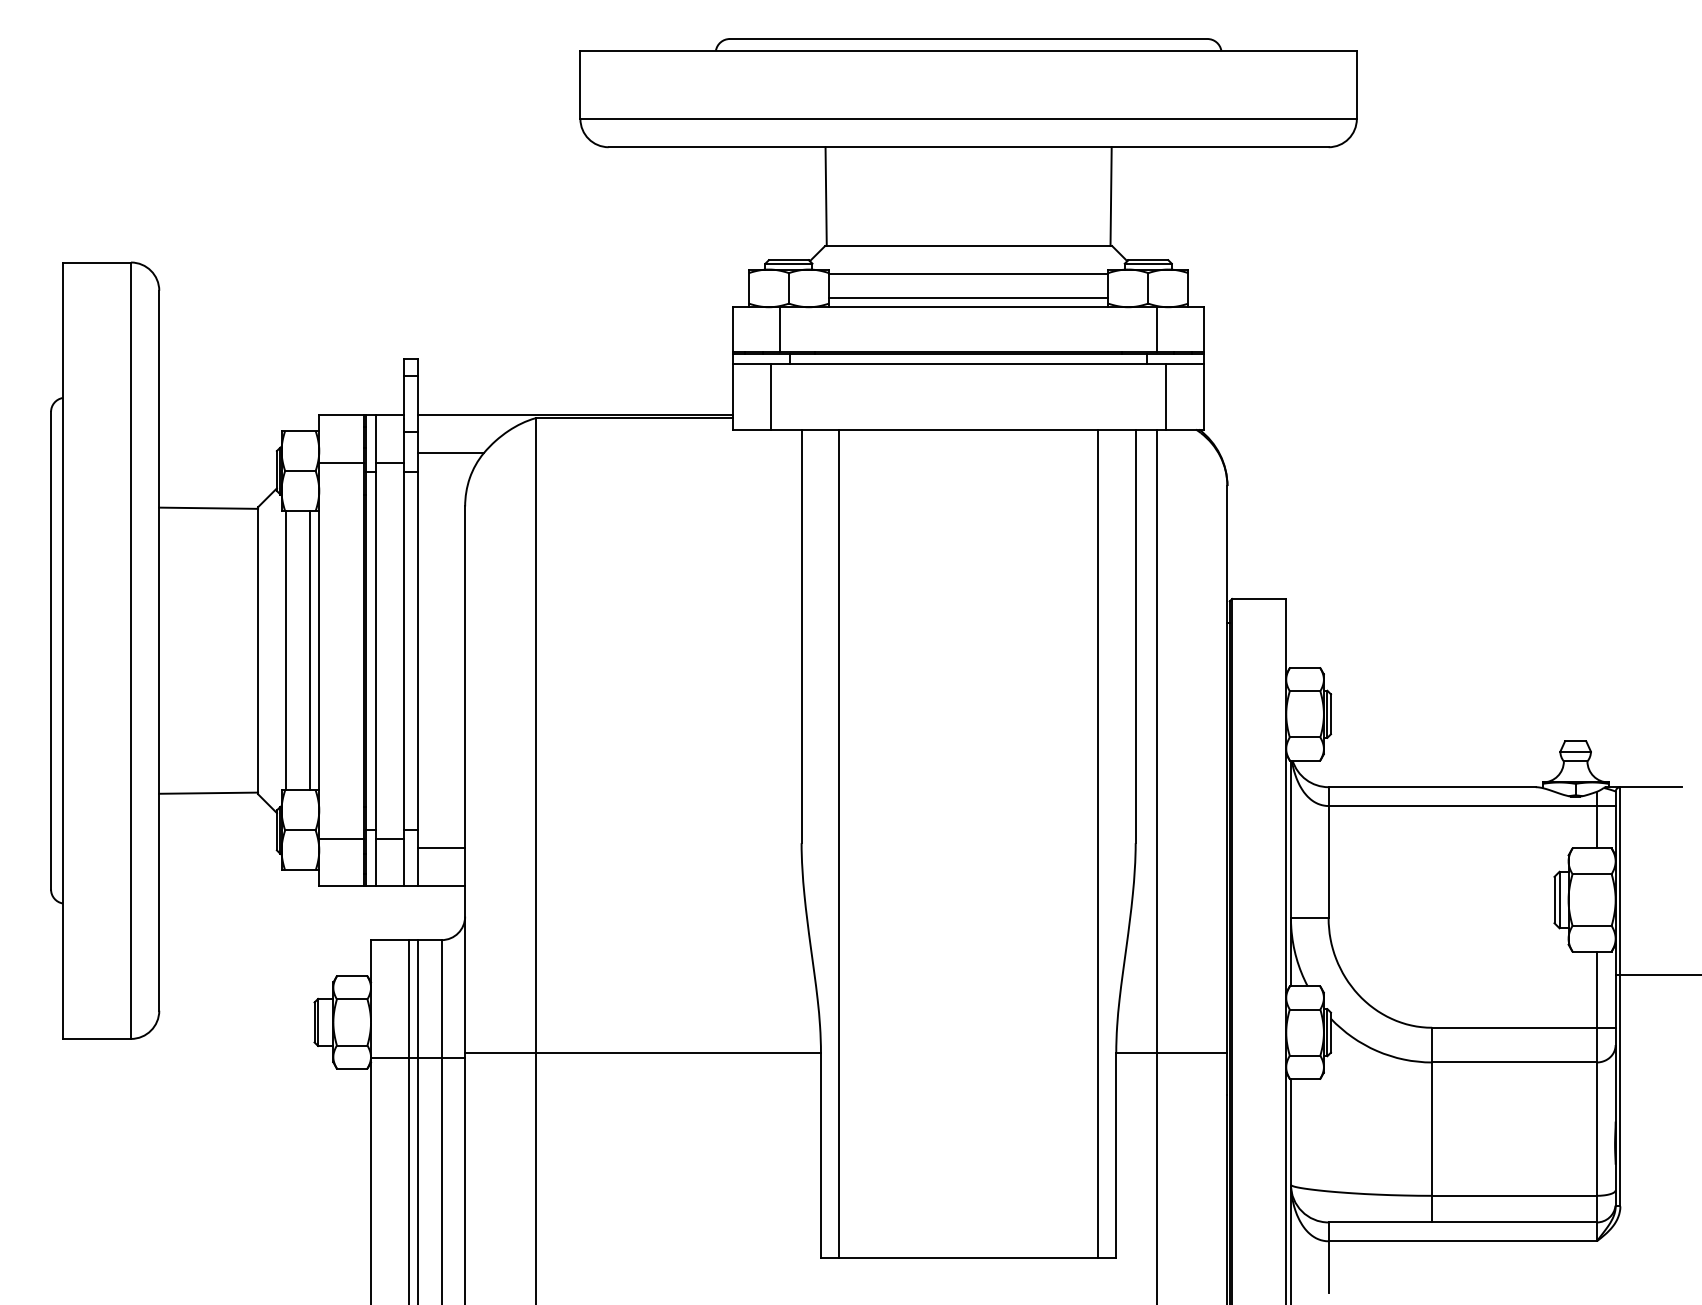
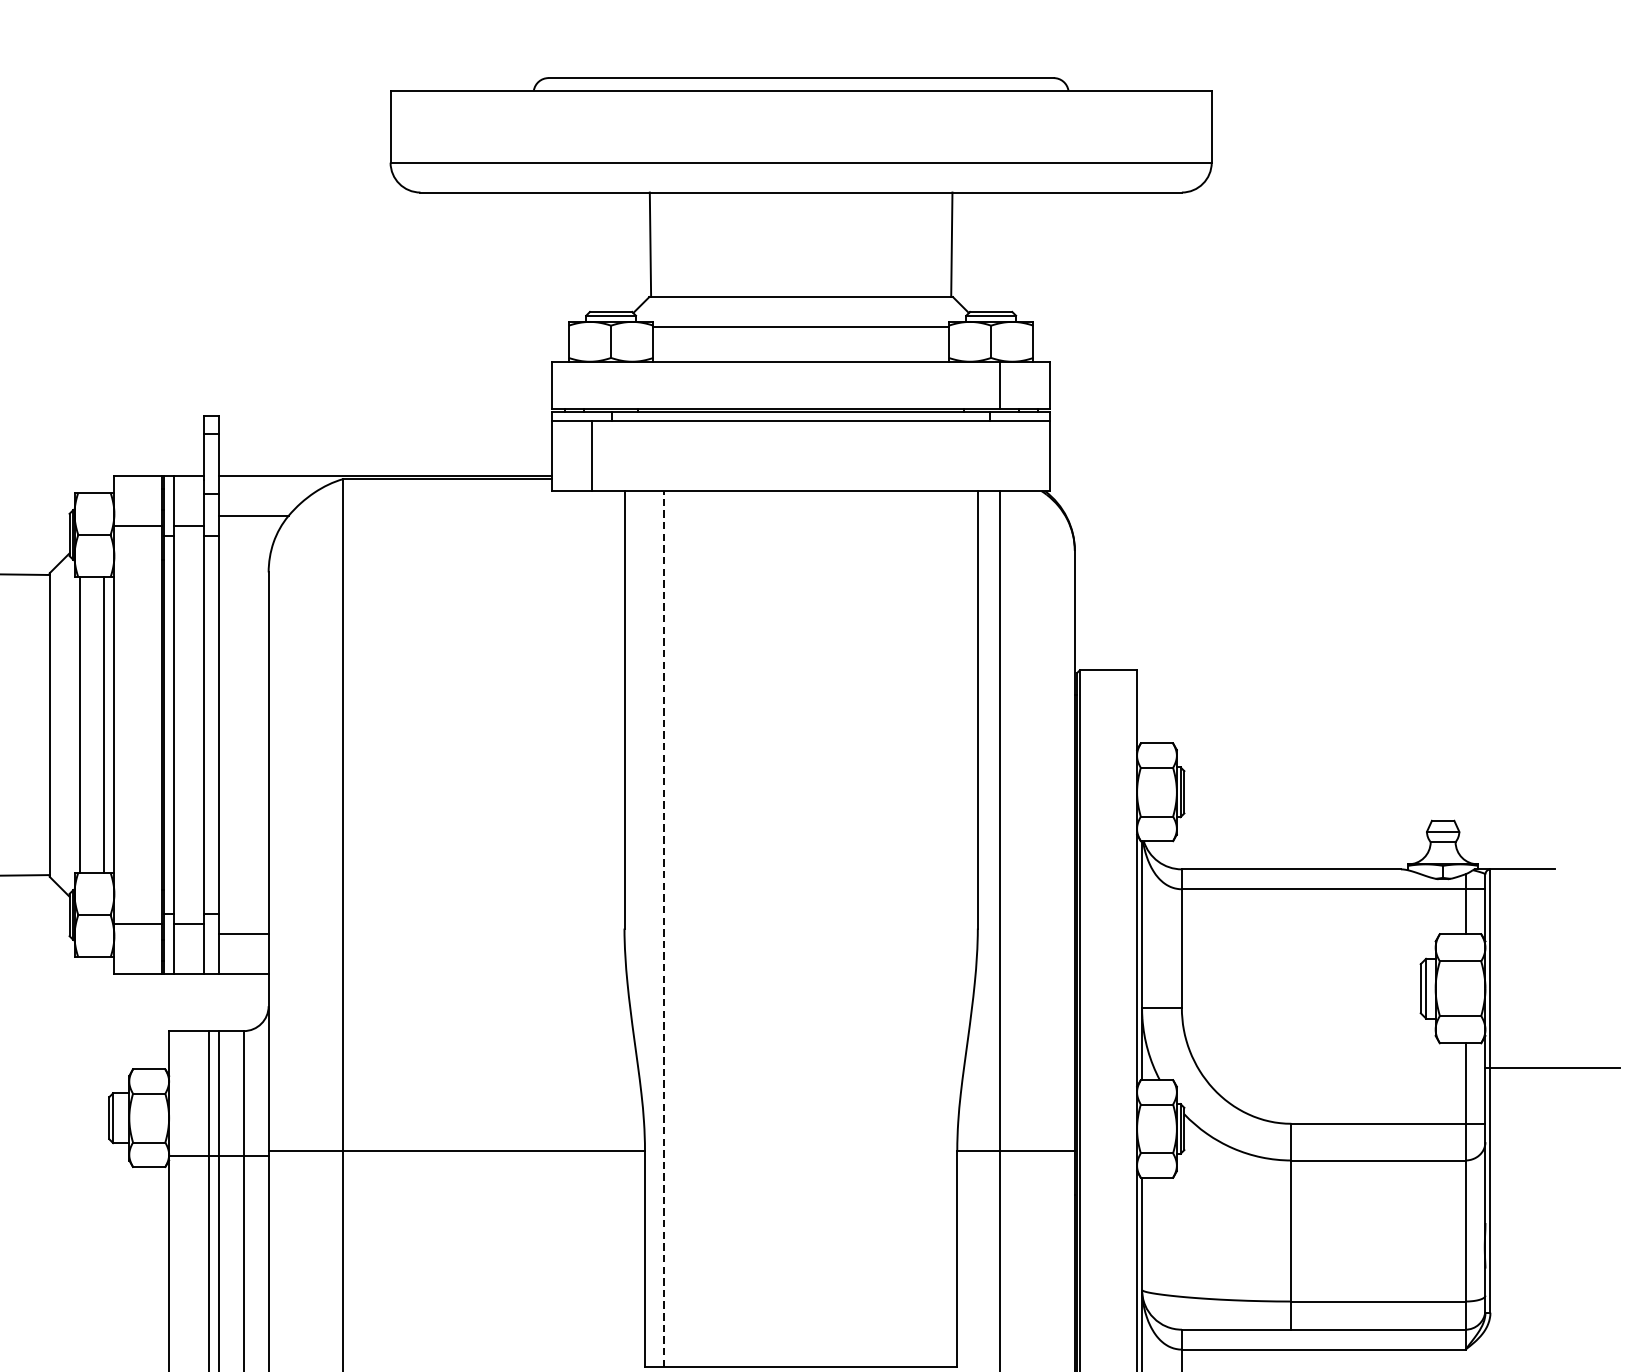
line: (968, 297) -> (801, 351), removed
line: (780, 329) -> (602, 385), removed
line: (1166, 396) -> (1010, 456), removed
line: (839, 843) -> (664, 928), solid -> dashed
line: (1098, 843) -> (938, 928), removed

